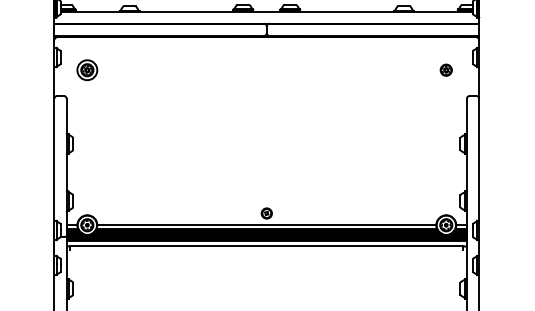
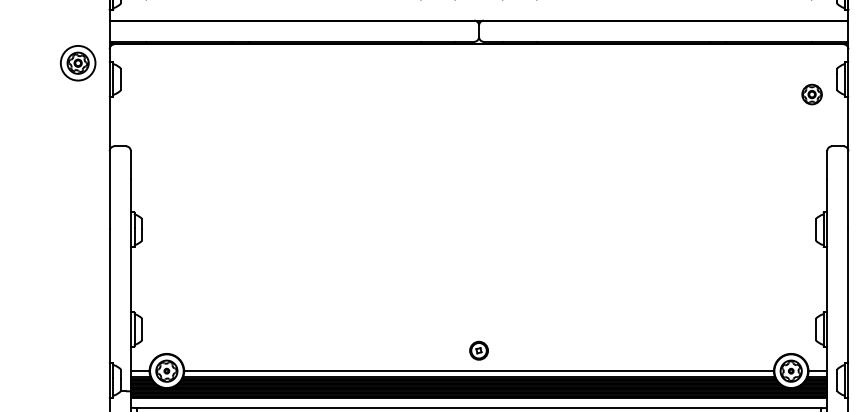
part: (445, 69) -> (810, 93), moved
part: (87, 70) -> (78, 63), moved

